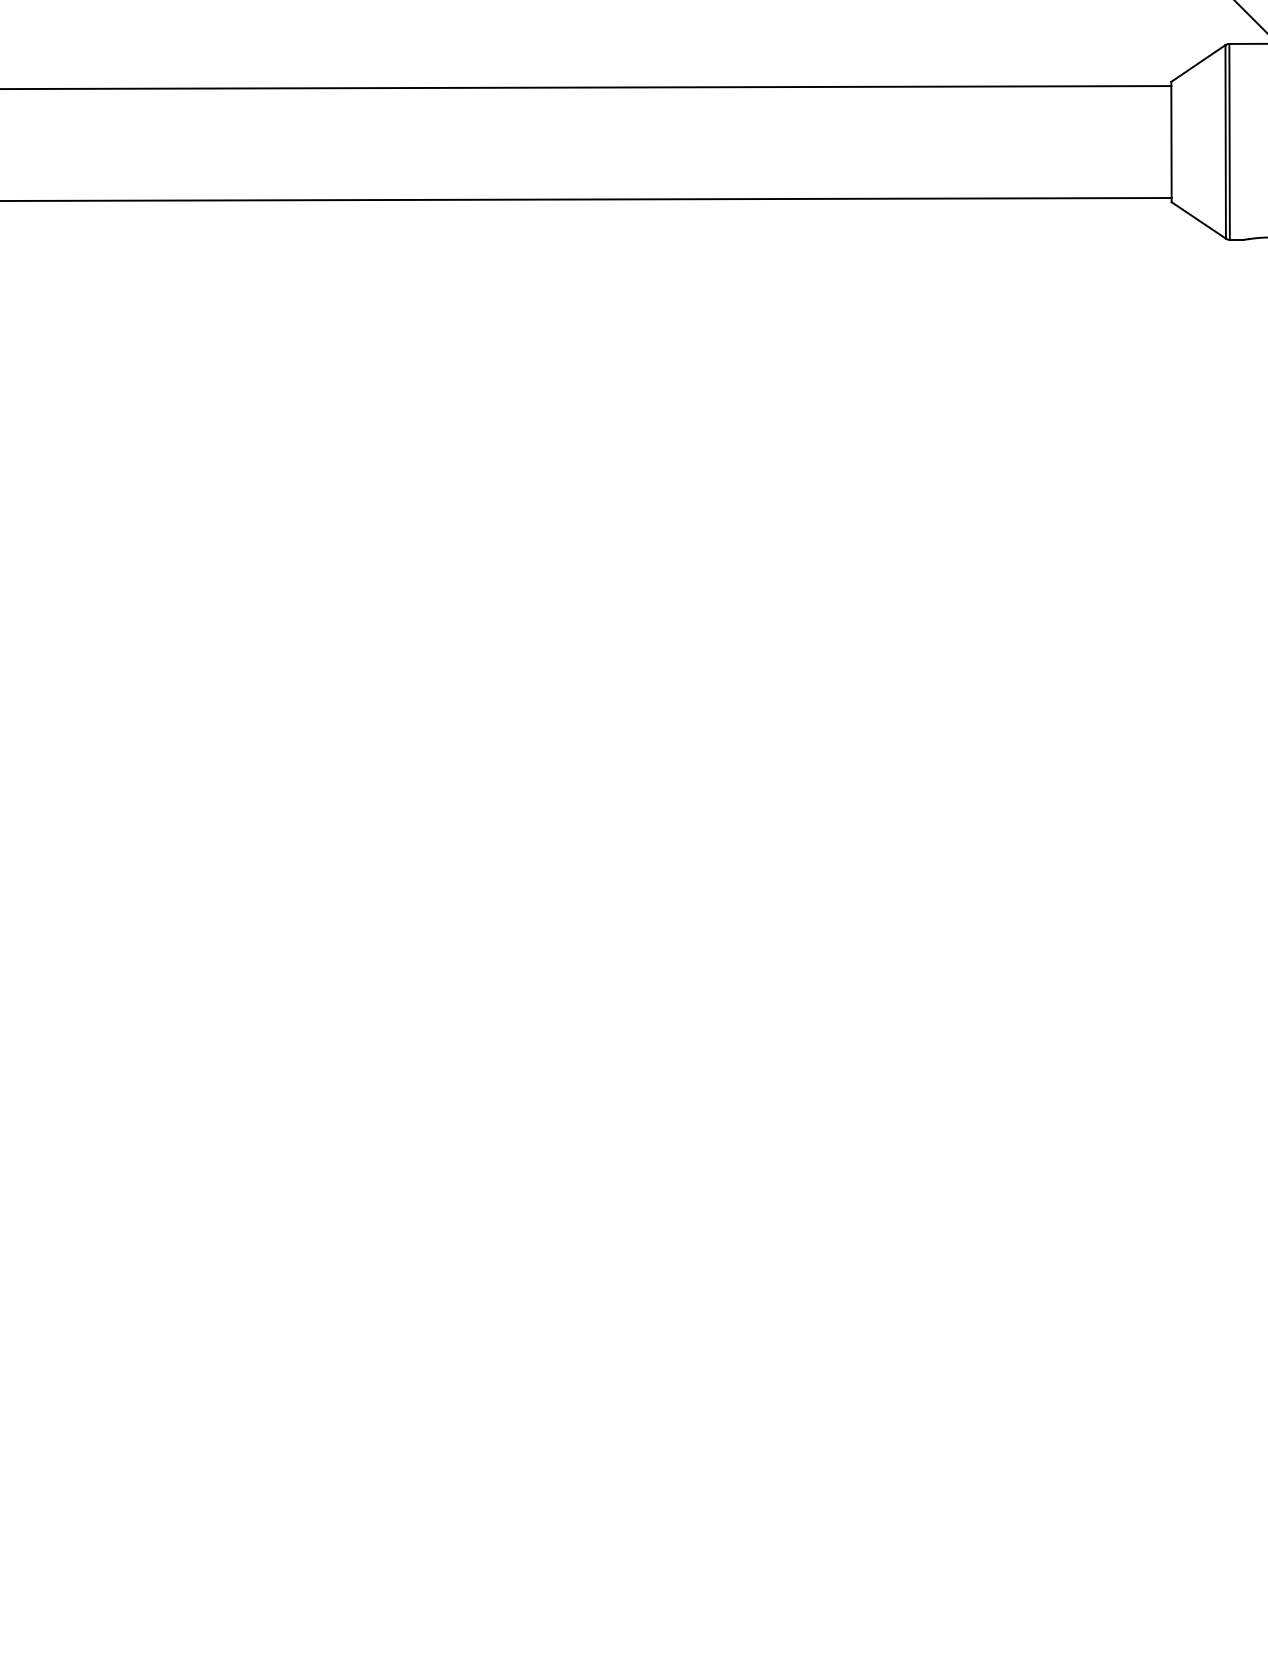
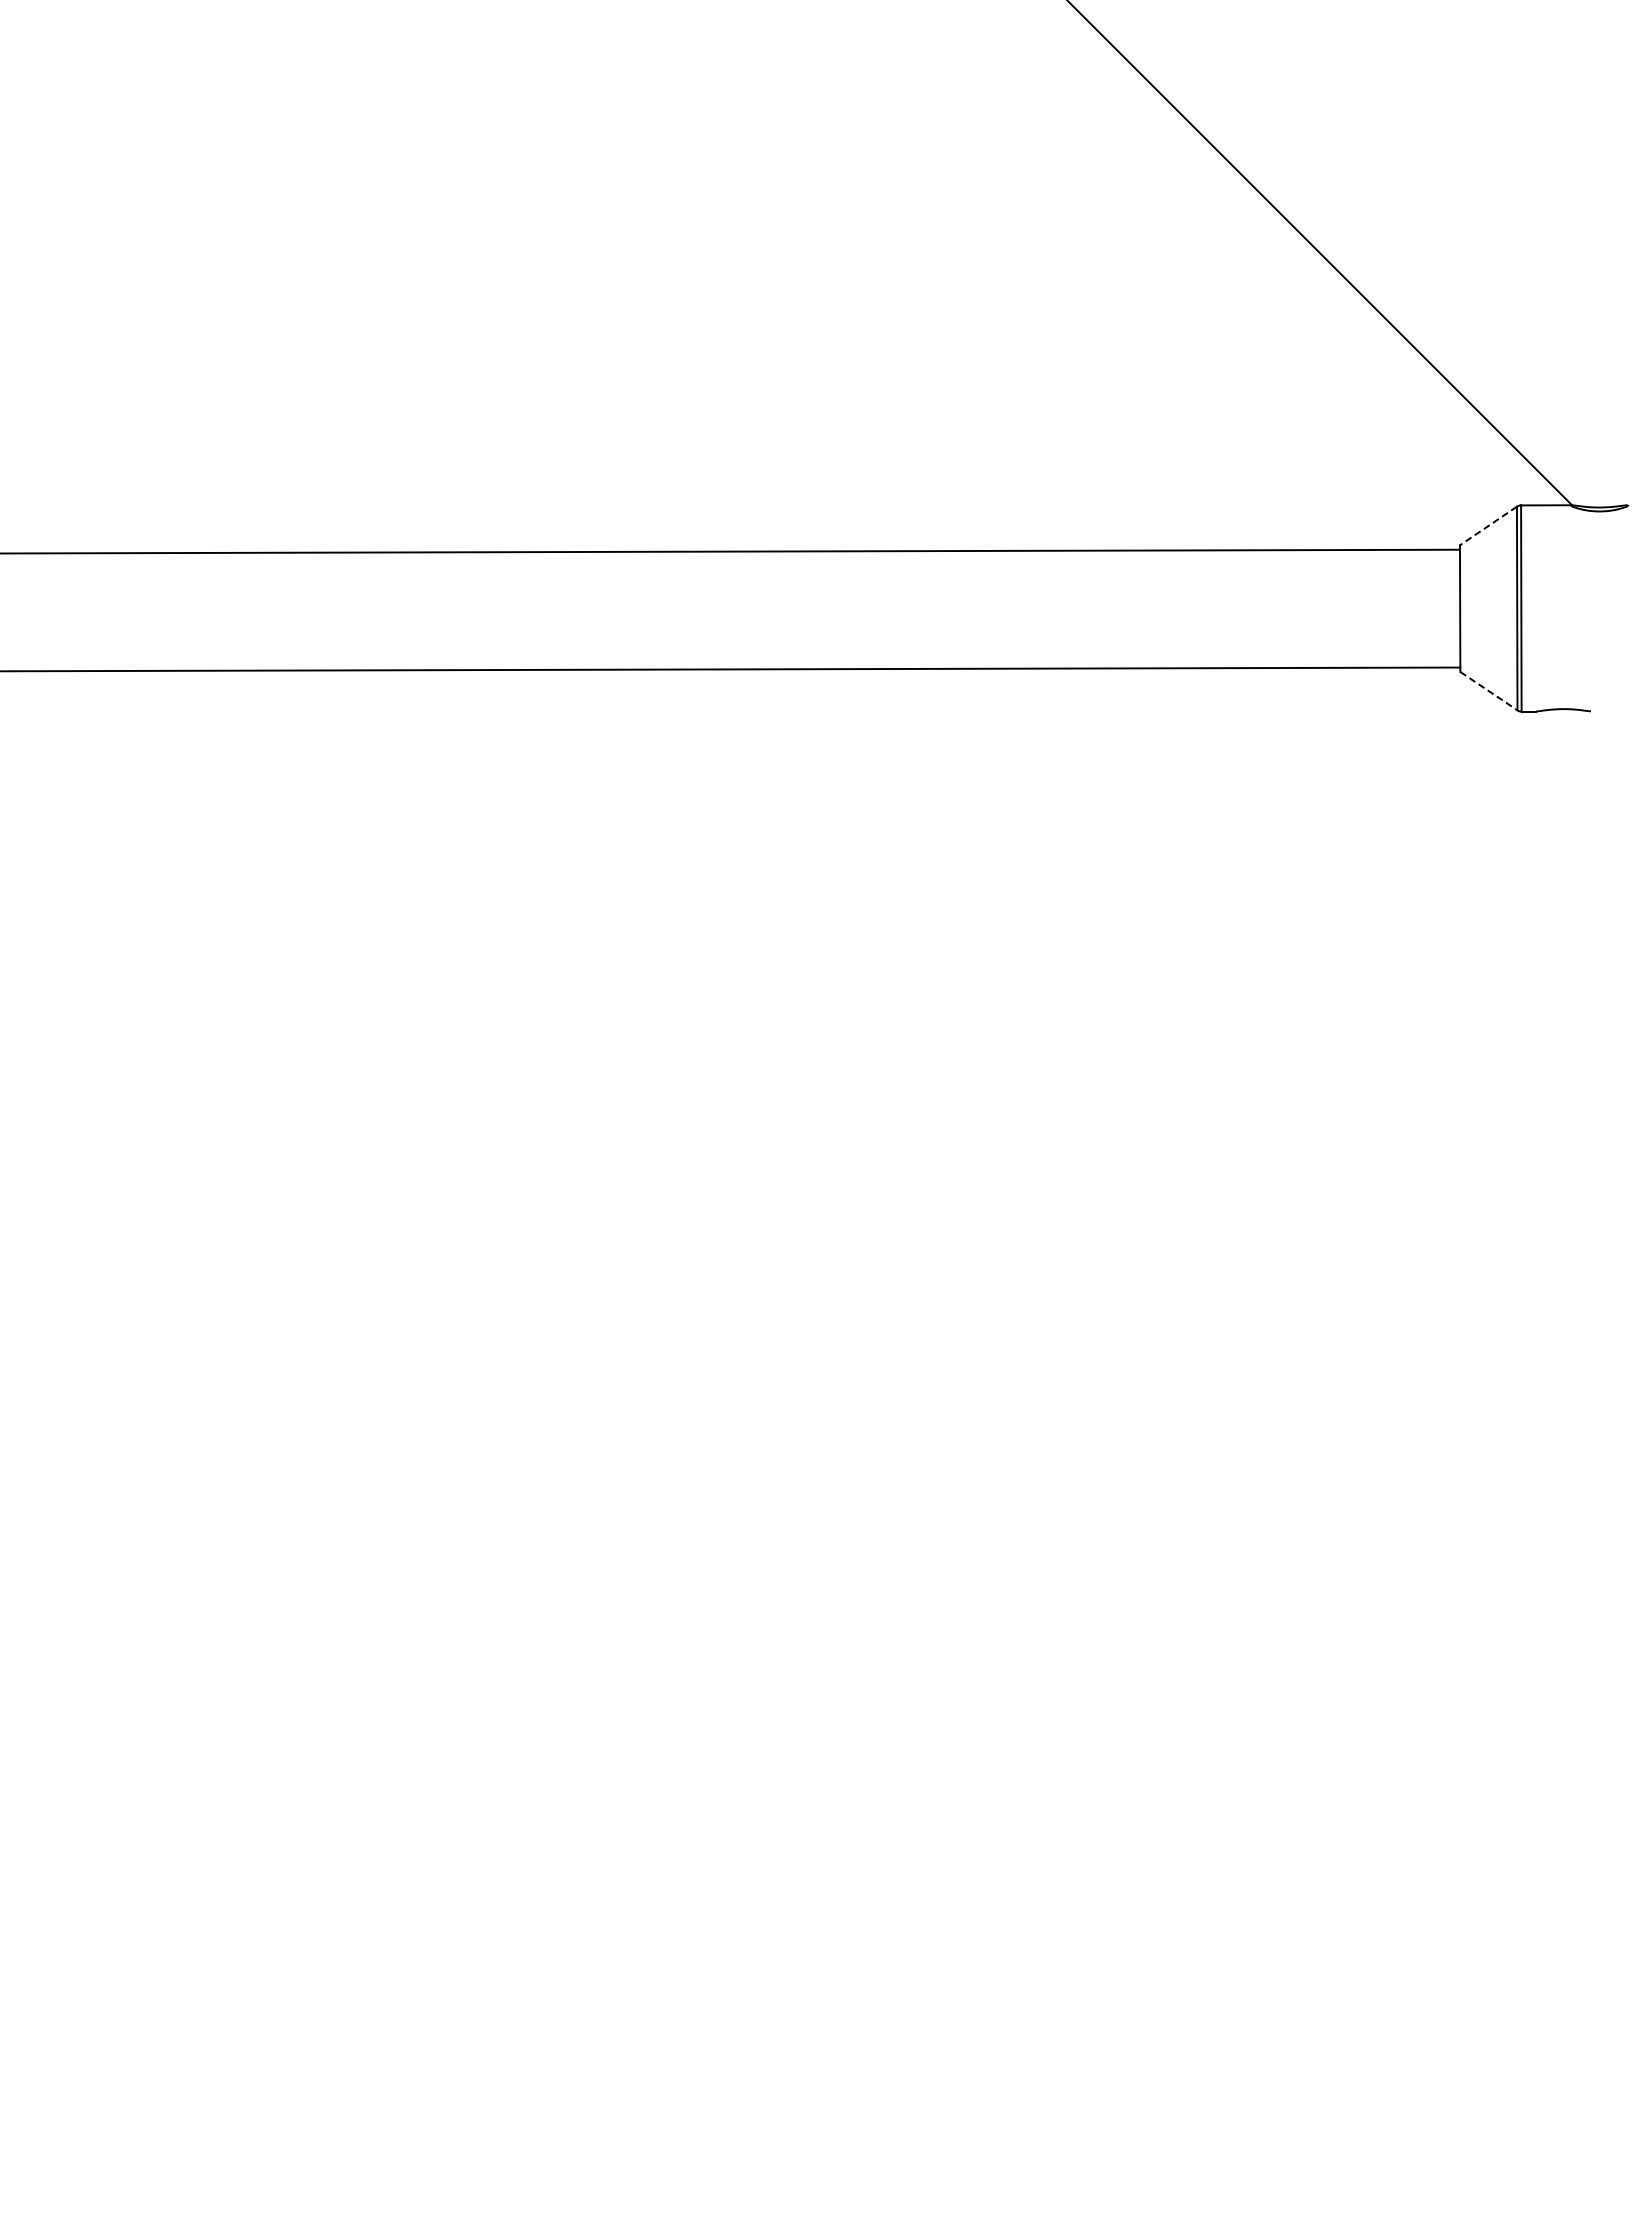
line: (1198, 63) -> (1488, 526), solid -> dashed
line: (1199, 220) -> (1489, 691), solid -> dashed

